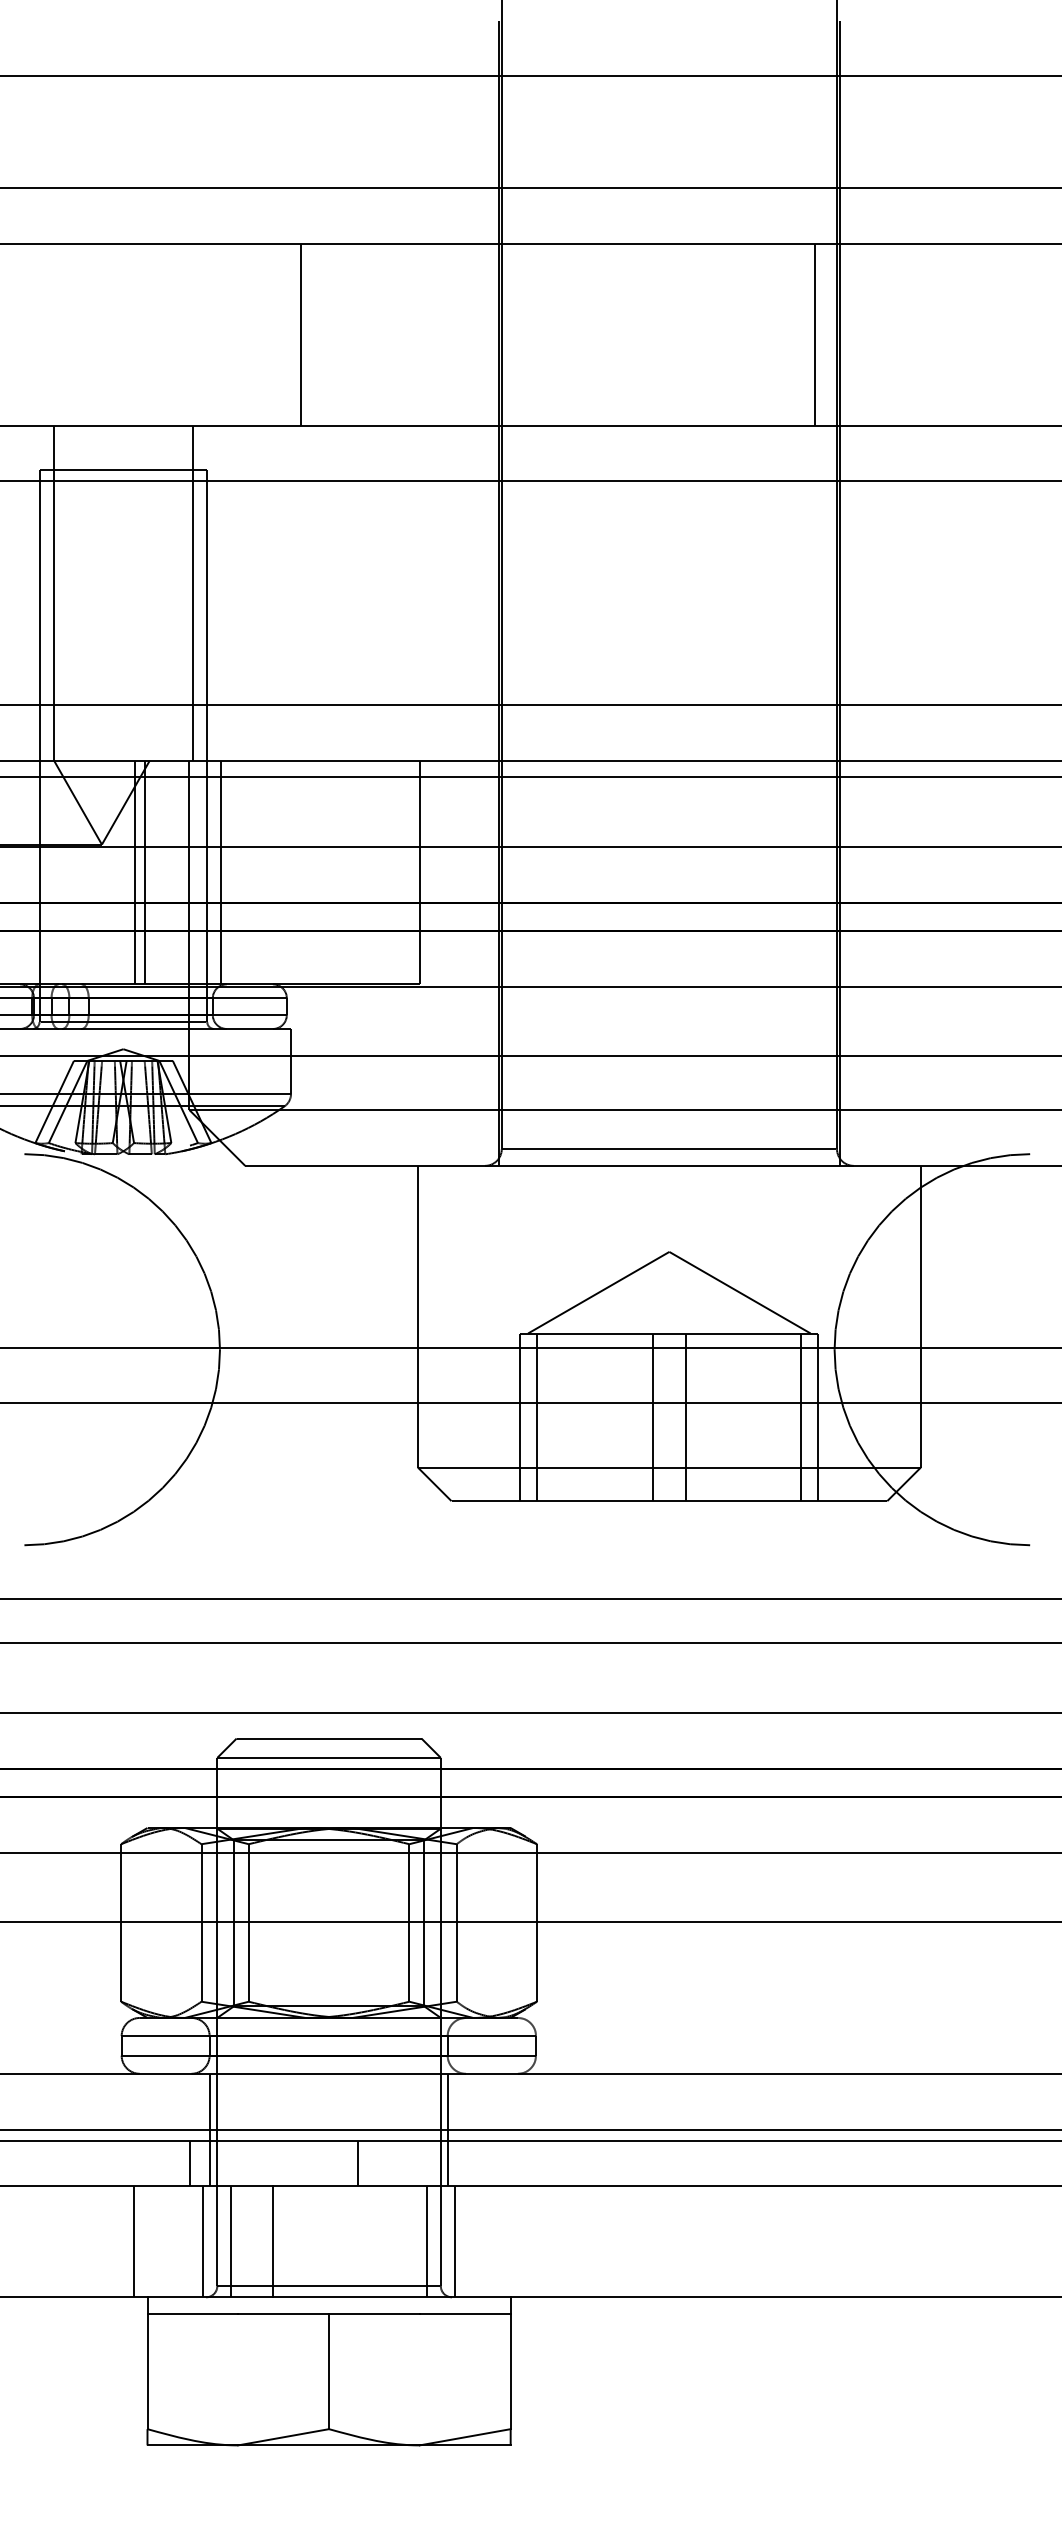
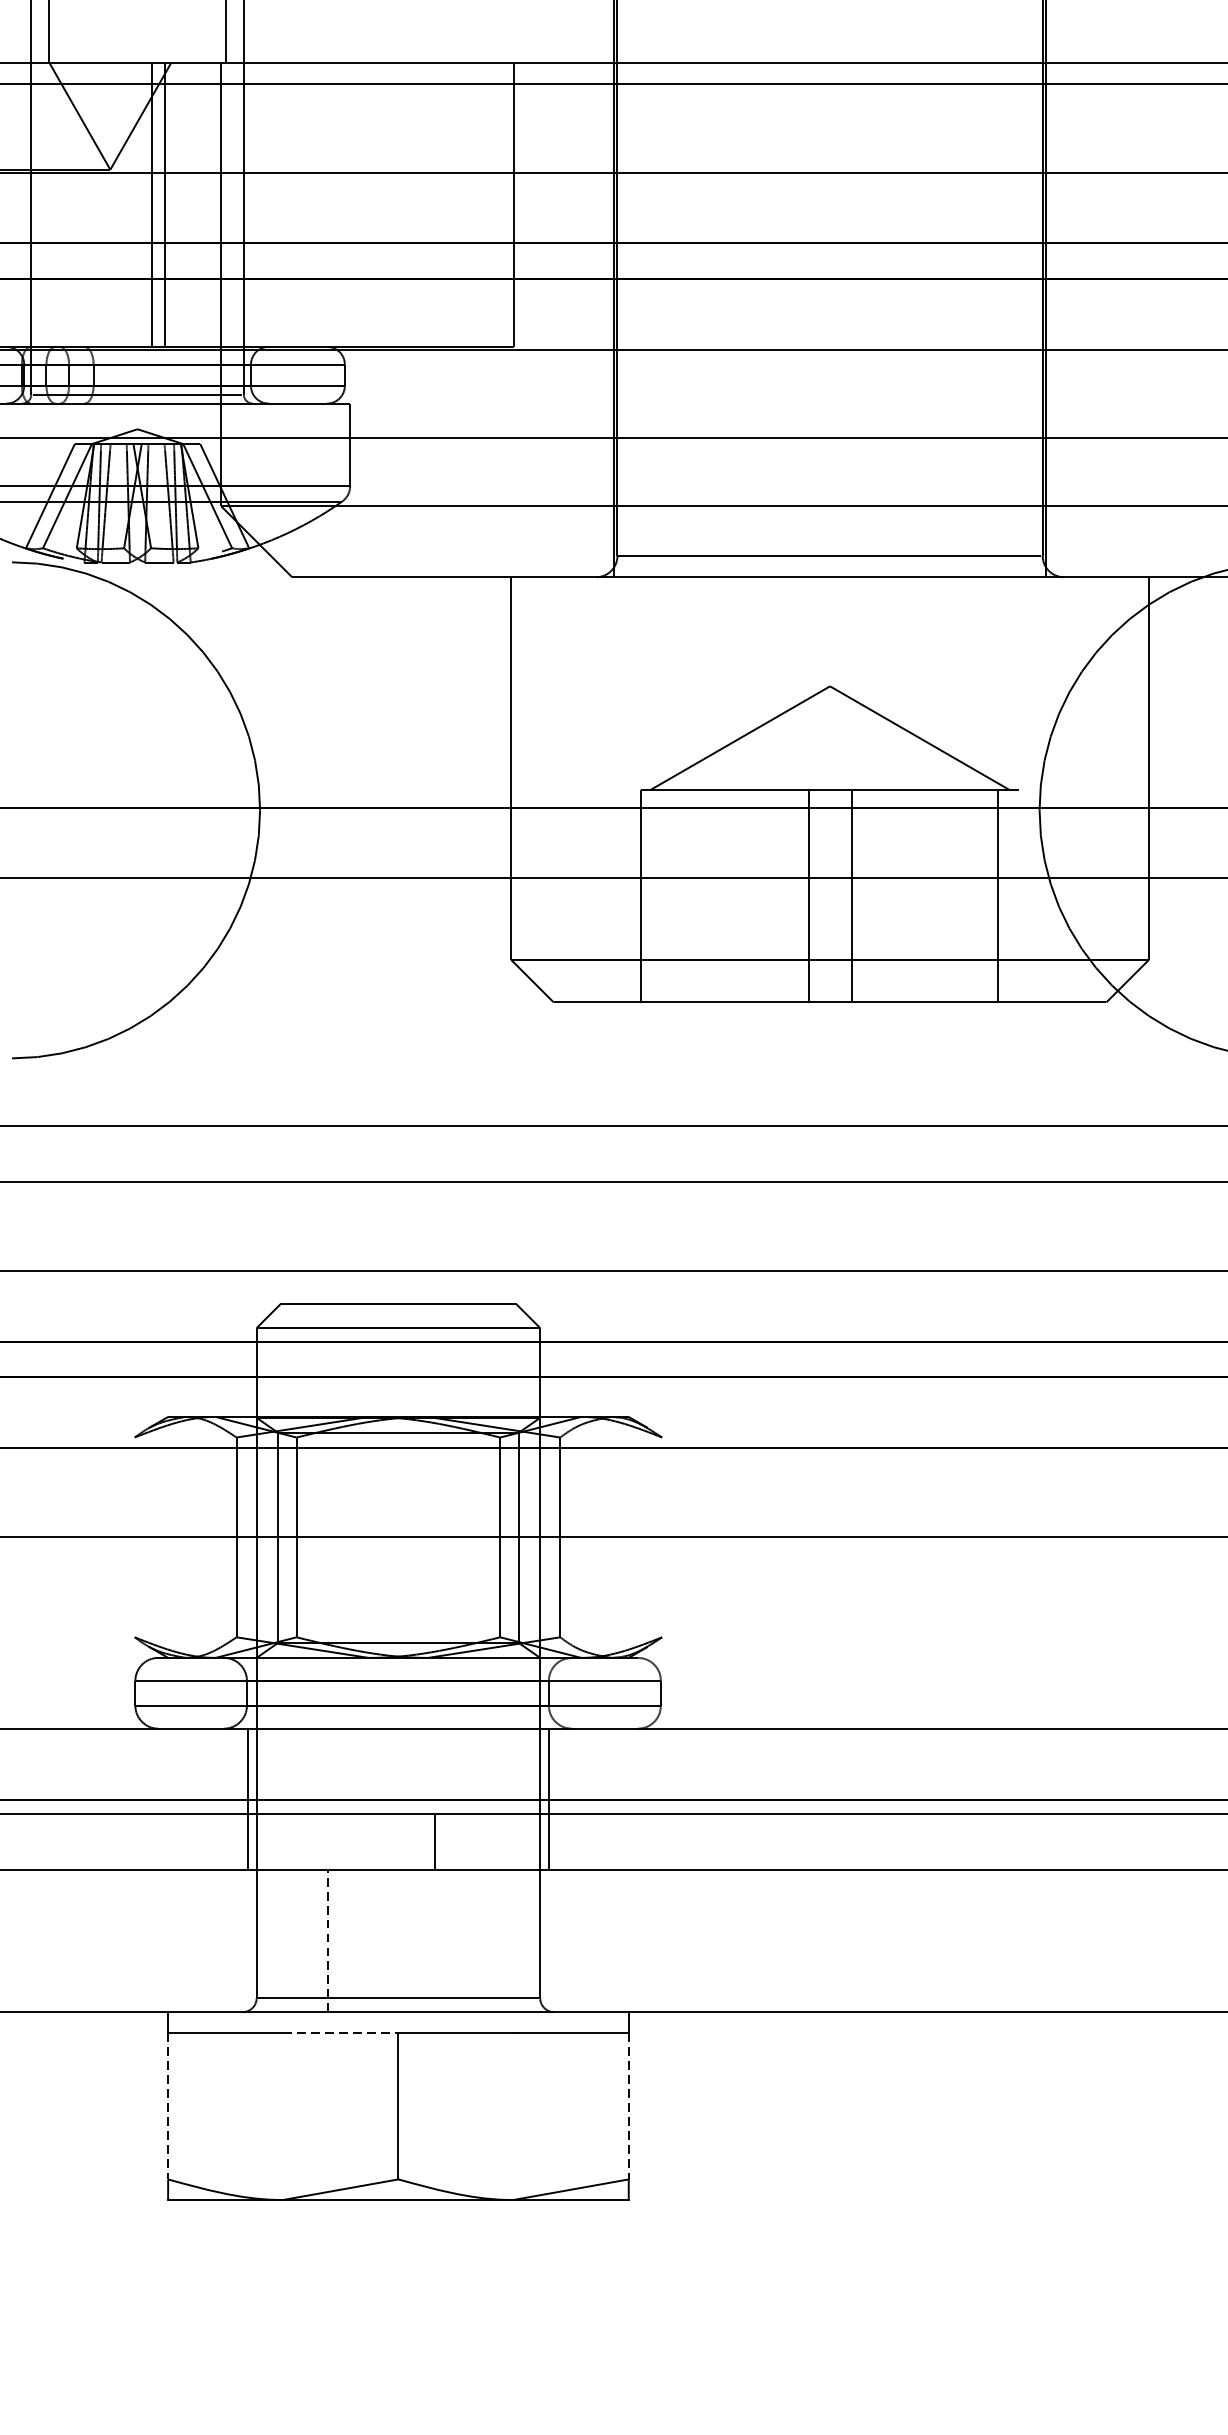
line: (221, 872) -> (261, 205), removed
line: (537, 1417) -> (662, 896), removed
line: (818, 1417) -> (1019, 896), removed
line: (121, 1922) -> (135, 1536), removed
line: (536, 1922) -> (661, 1536), removed
line: (190, 2162) -> (222, 1841), removed
line: (133, 2241) -> (150, 1941), removed
line: (203, 2241) -> (239, 1941), removed
line: (231, 2241) -> (274, 1941), removed
line: (273, 2241) -> (327, 1941), solid -> dashed
line: (426, 2241) -> (521, 1941), removed
line: (454, 2241) -> (557, 1941), removed
line: (284, 2314) -> (341, 2033), solid -> dashed
line: (147, 2371) -> (168, 2106), solid -> dashed
line: (510, 2371) -> (628, 2106), solid -> dashed

